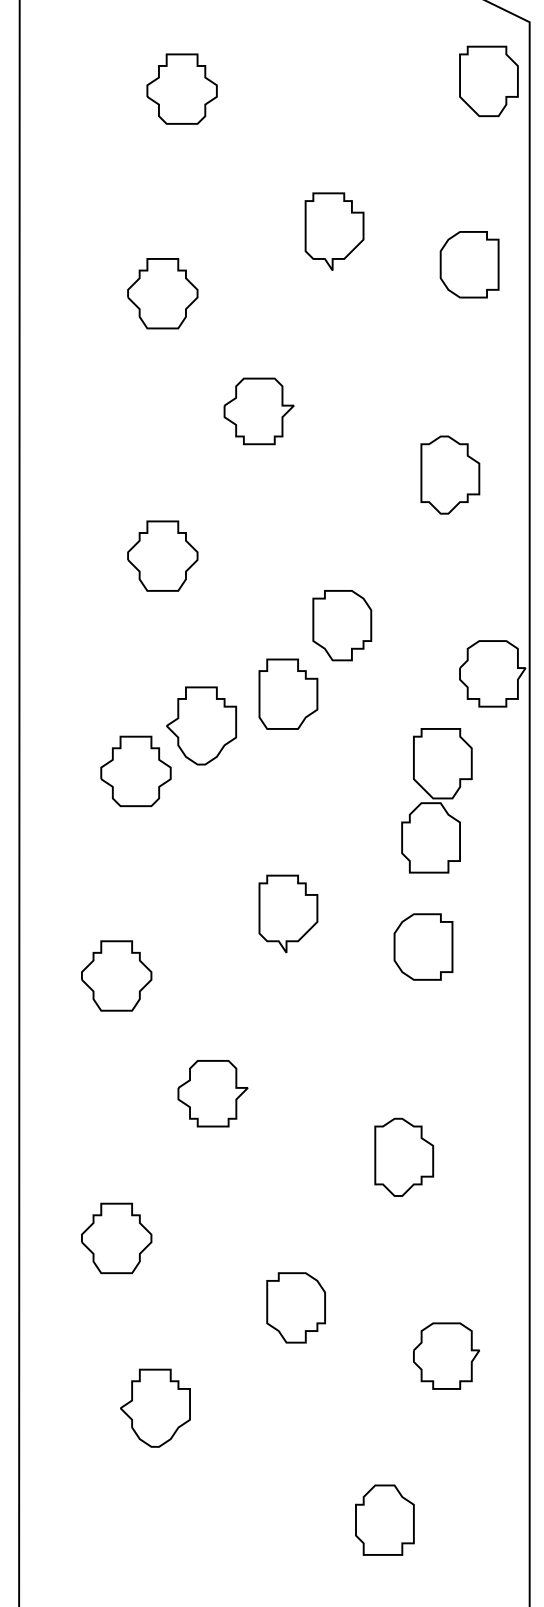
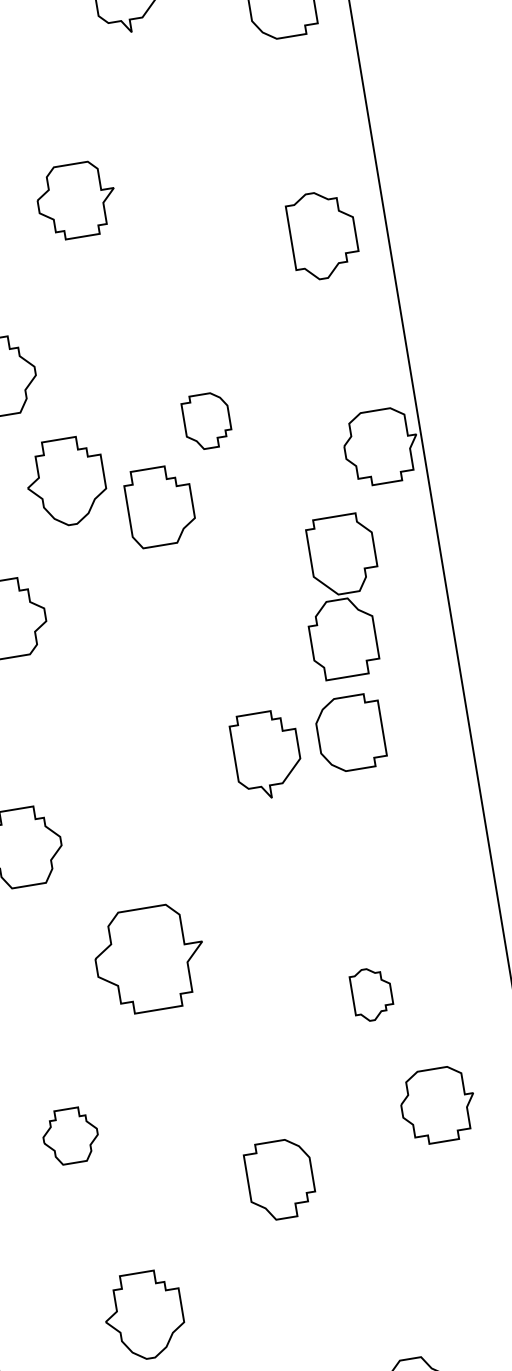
part: (450, 474) -> (323, 234), moved
part: (342, 625) -> (207, 420), size x0.7
part: (201, 725) -> (65, 481), moved
part: (288, 913) -> (267, 754), moved
part: (423, 946) -> (350, 732), moved
part: (212, 1093) -> (149, 959), size x1.4
part: (404, 1156) -> (372, 993), size x0.6
part: (116, 1238) -> (70, 1136), size x0.7
part: (446, 1355) -> (437, 1104), moved

